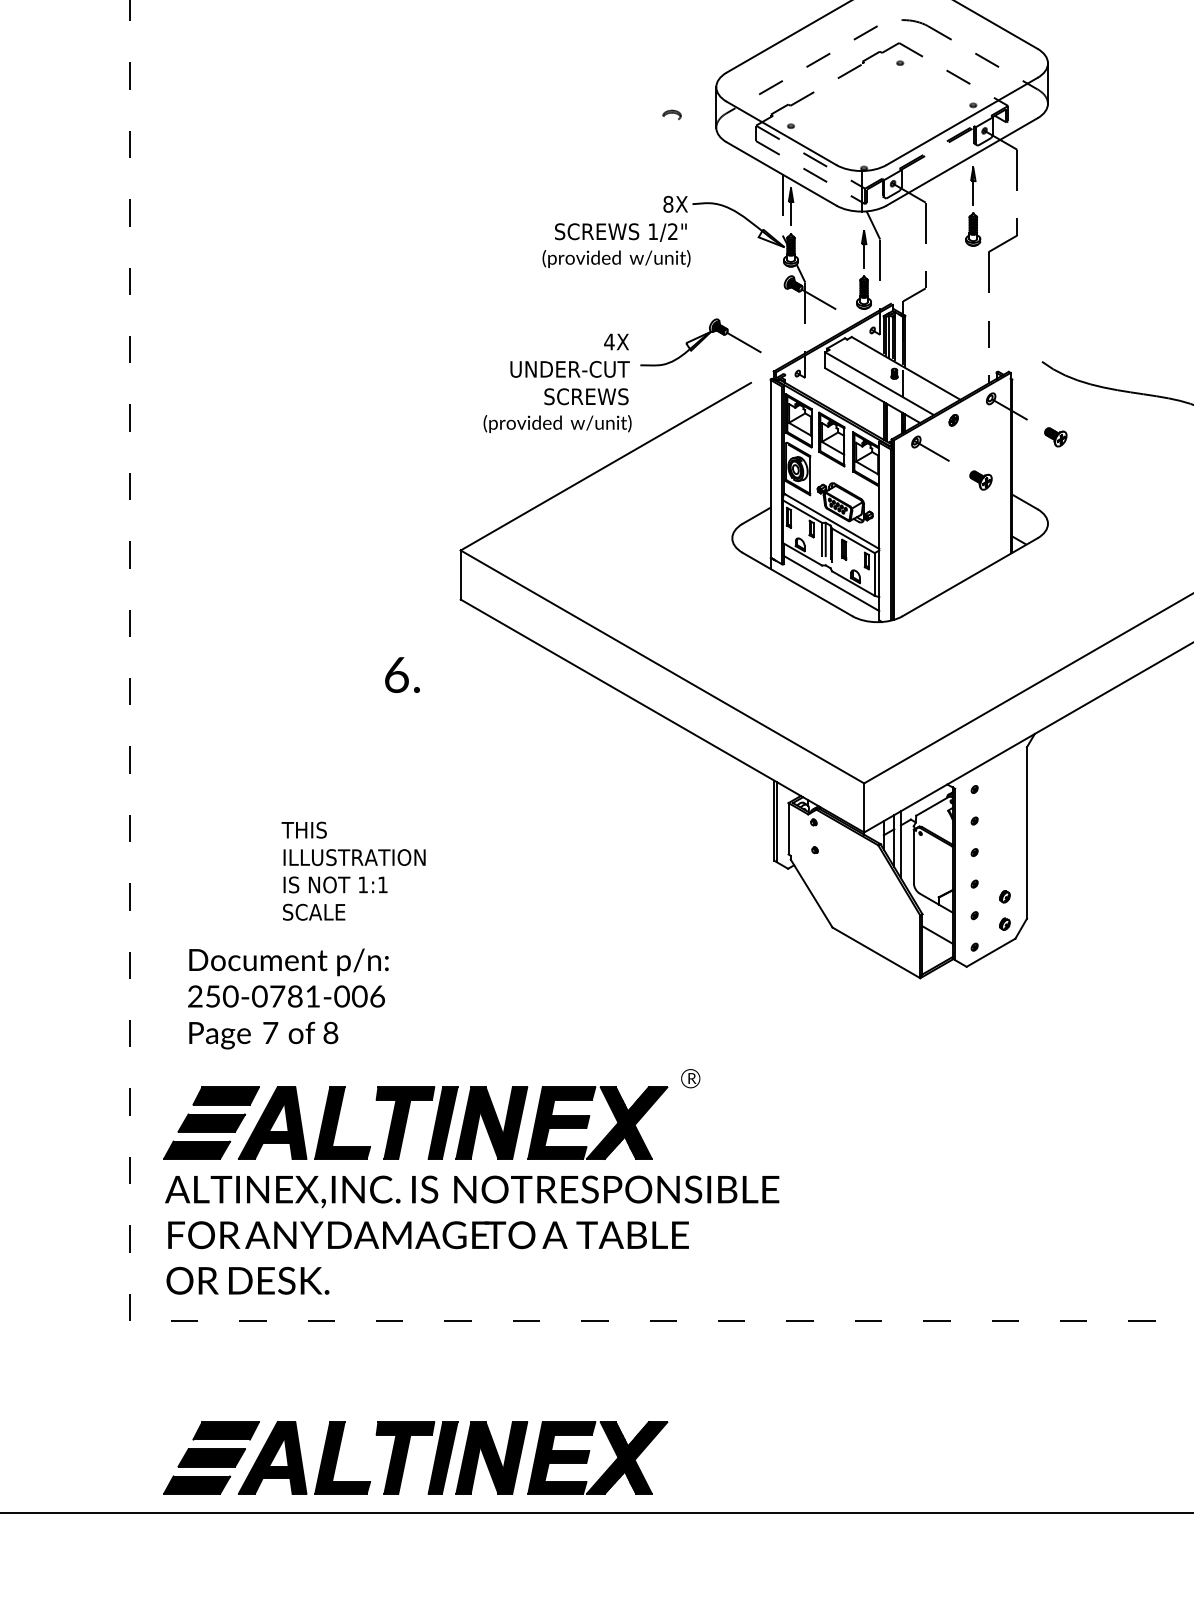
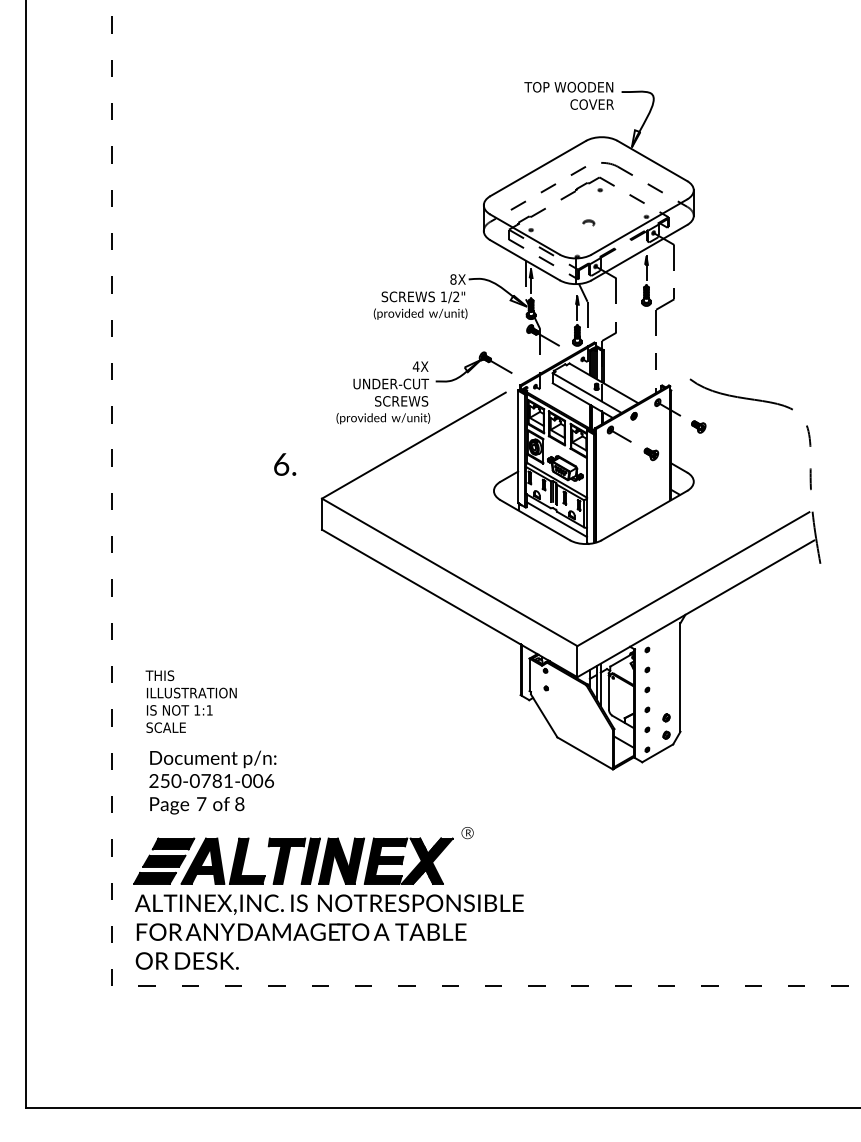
part: (671, 114) -> (588, 222), moved
text: (403, 675) -> (285, 464), moved
text: (352, 870) -> (190, 701), moved
part: (415, 1456) -> (293, 1072), removed

